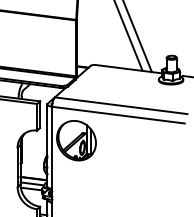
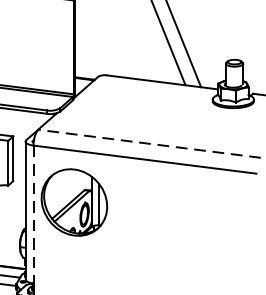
line: (121, 105) -> (150, 143), solid -> dashed
line: (52, 148) -> (34, 215), solid -> dashed

